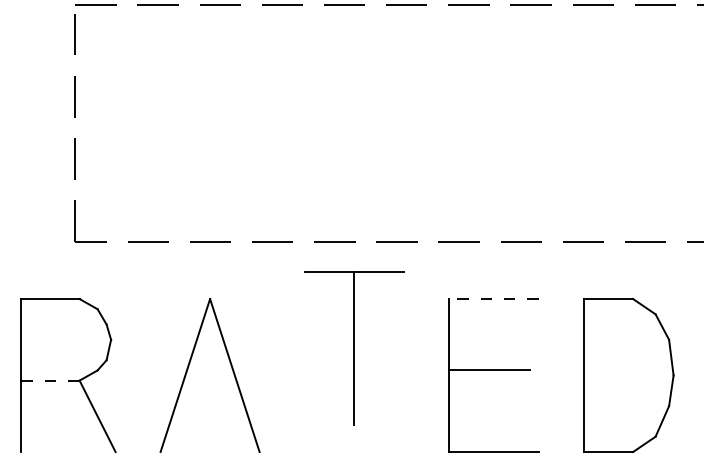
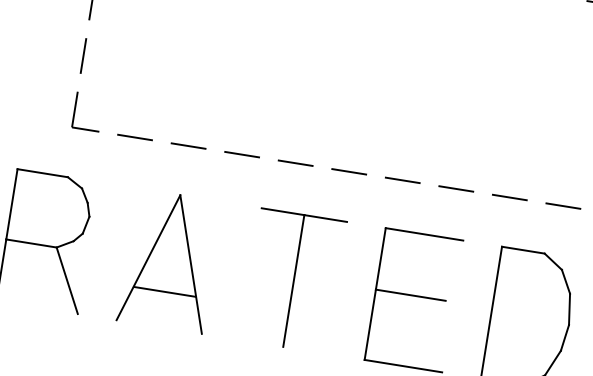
line: (493, 299) -> (424, 234), dashed -> solid
part: (354, 348) -> (294, 281), moved
line: (49, 380) -> (30, 243), dashed -> solid
line: (210, 411) -> (165, 292), added

